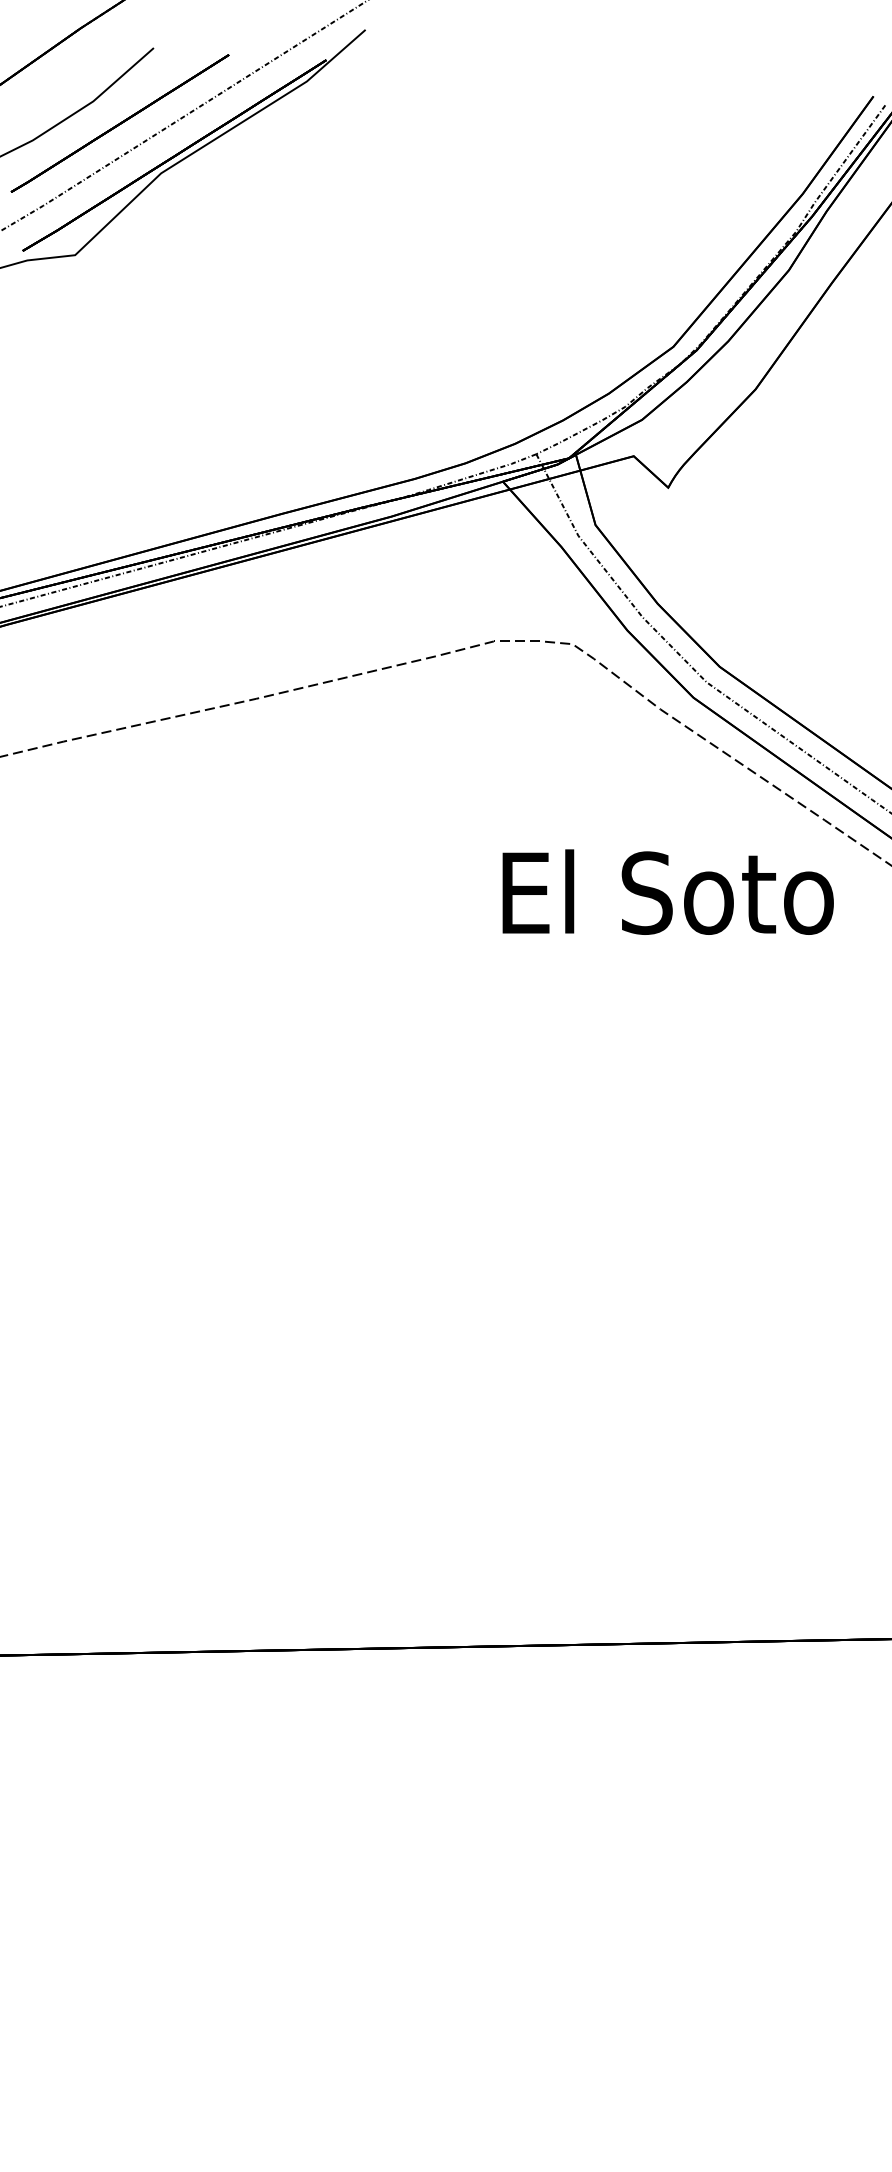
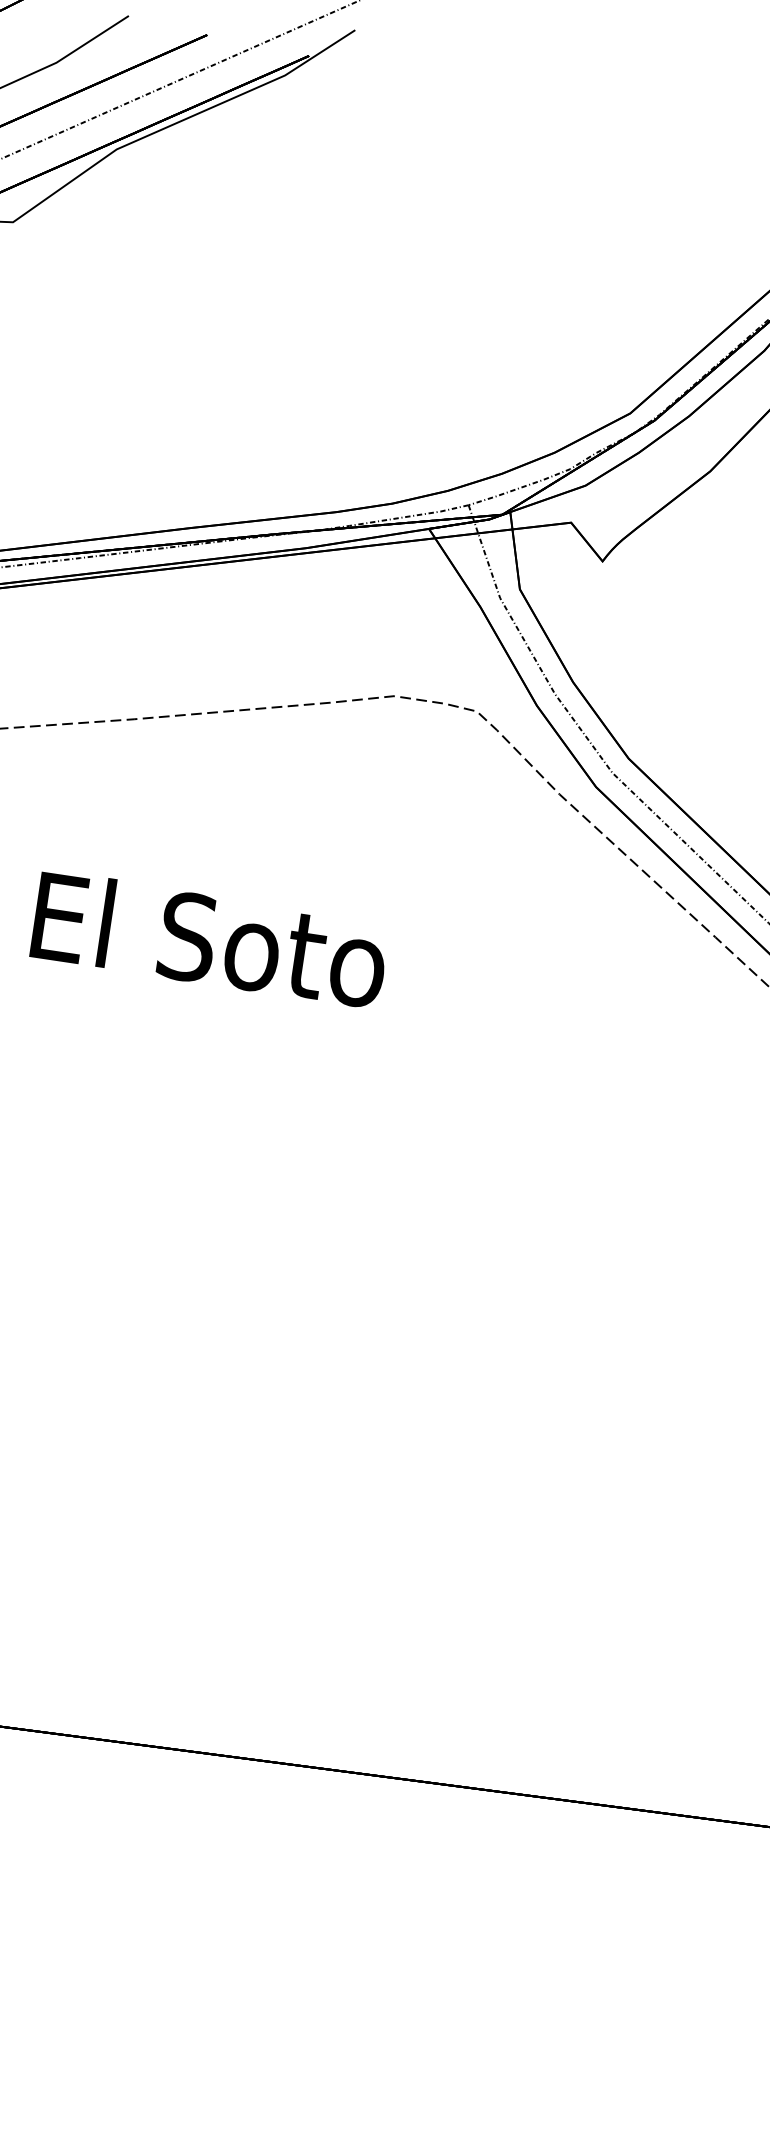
text: (667, 891) -> (209, 938), moved

